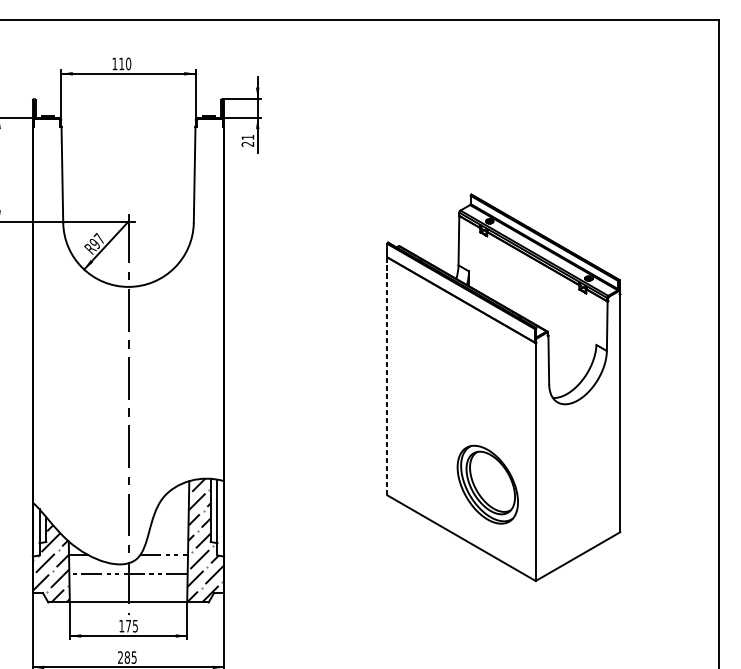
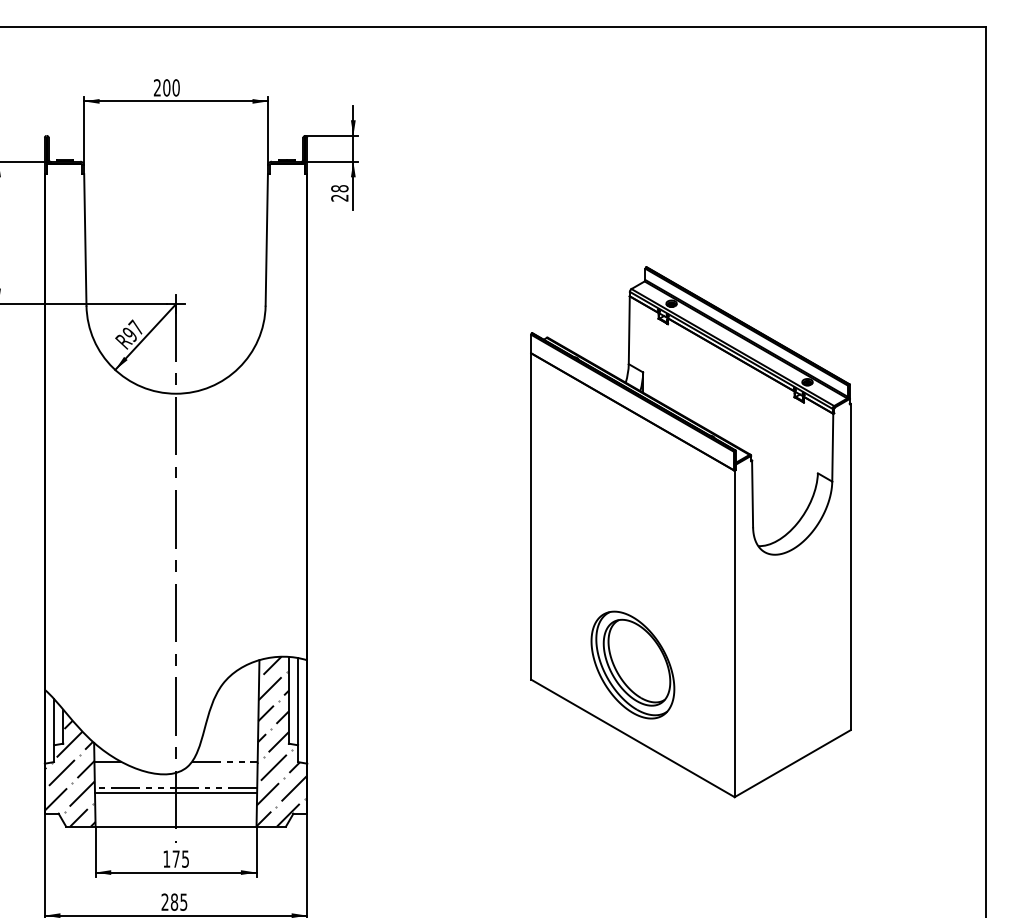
text: (117, 63) -> (161, 87), 110 -> 200
text: (247, 137) -> (339, 188), 21 -> 28
line: (387, 377) -> (531, 517), dashed -> solid
part: (487, 484) -> (632, 664), moved
line: (128, 577) -> (175, 792), added

